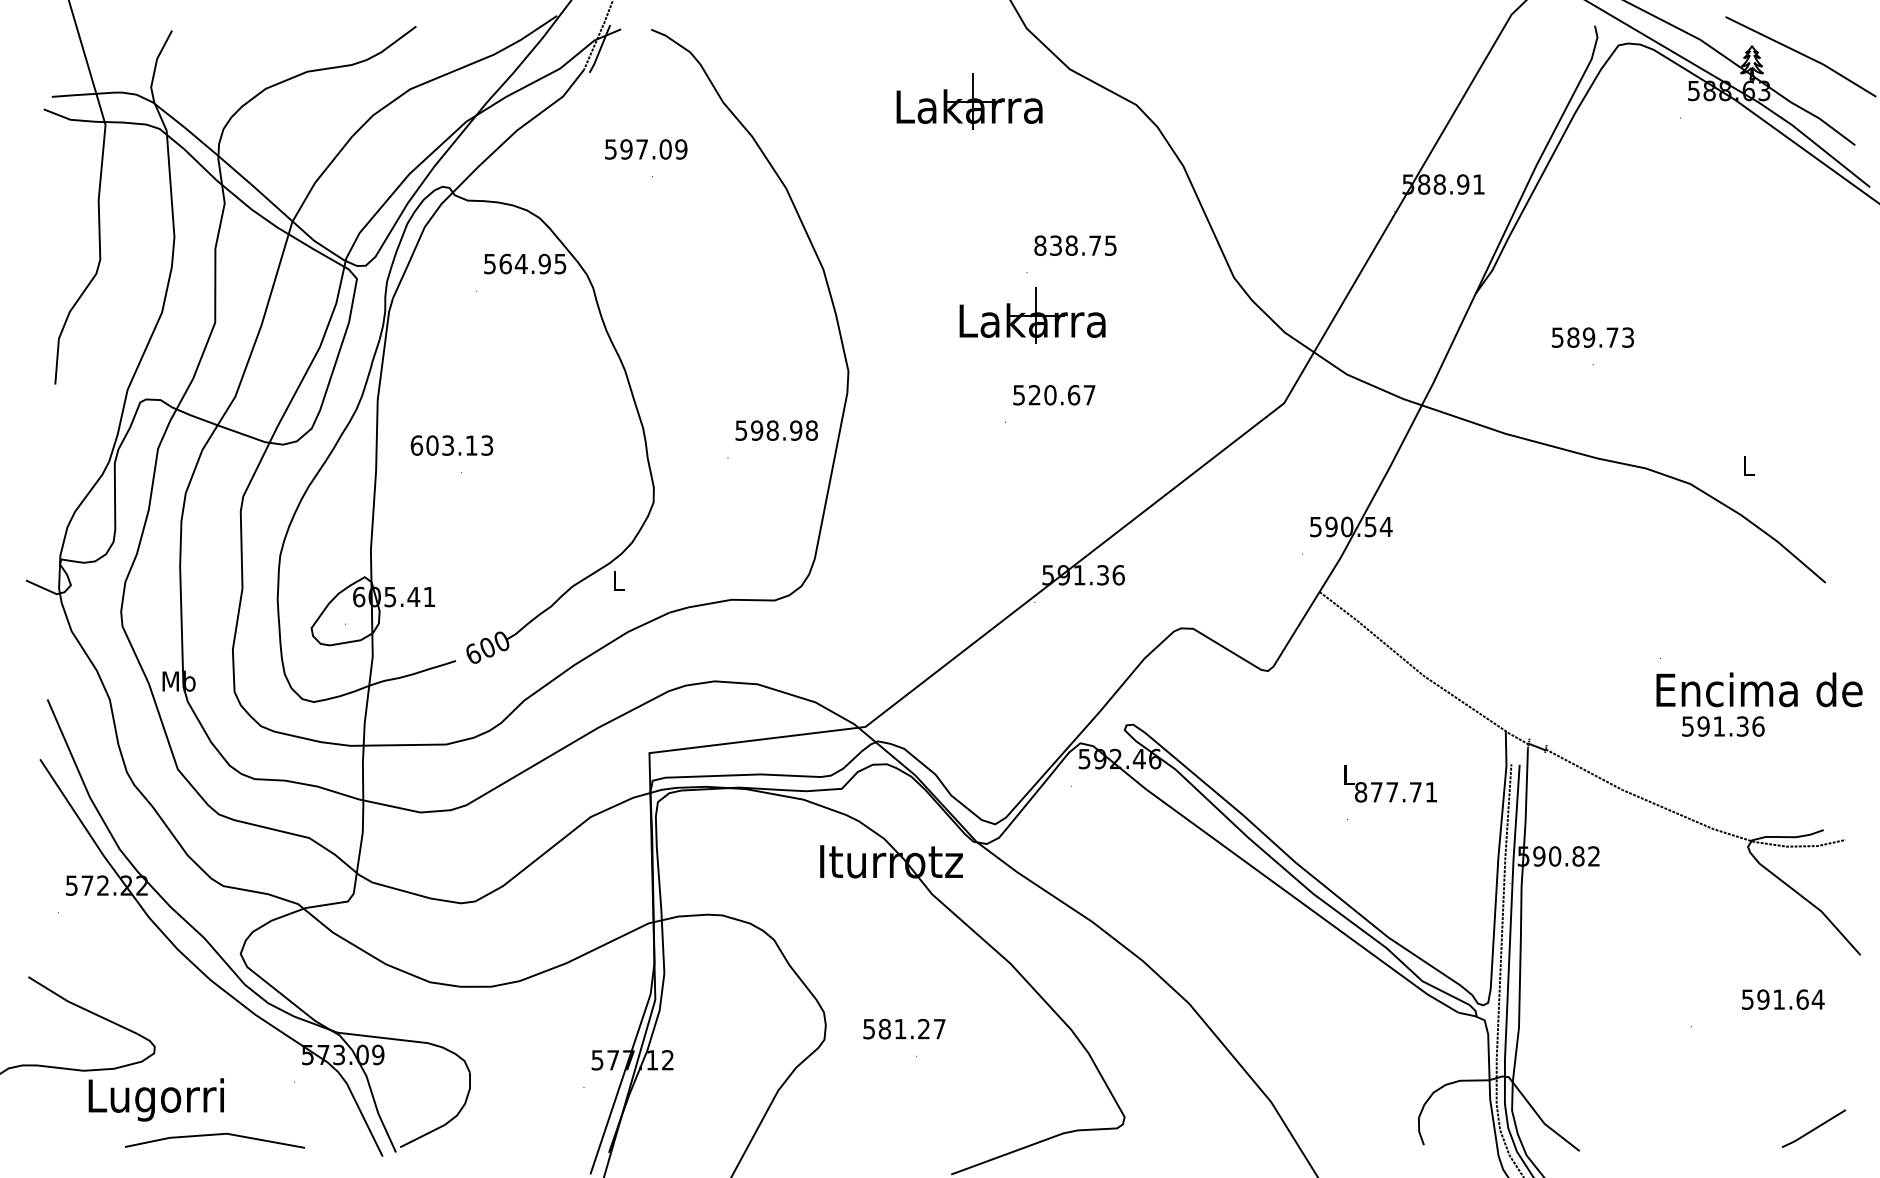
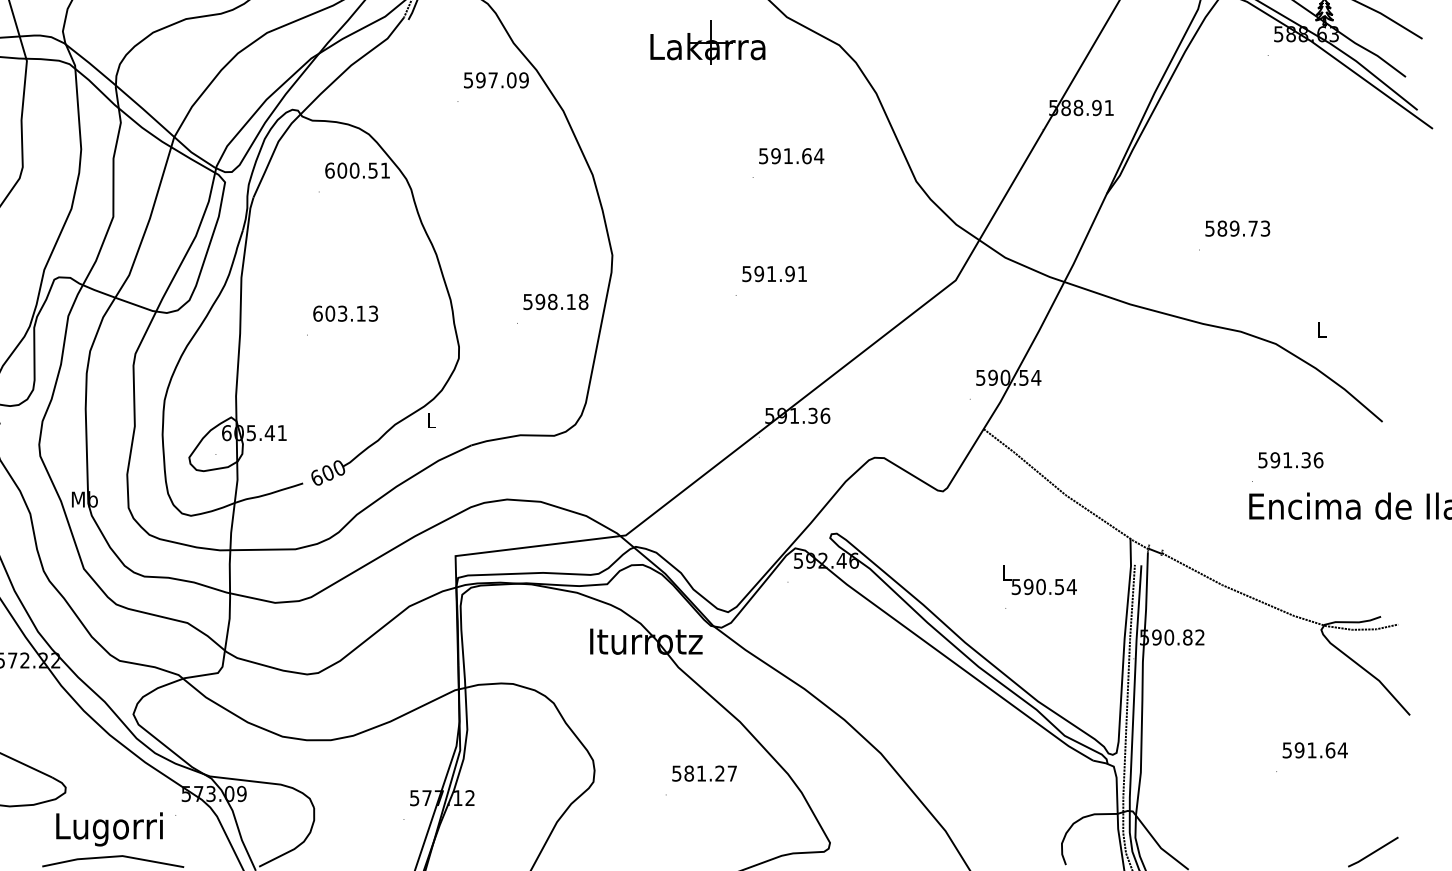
text: (646, 149) -> (496, 80), moved
text: (1075, 245) -> (791, 156), 838.75 -> 591.64
text: (525, 263) -> (357, 170), 564.95 -> 600.51
part: (1032, 315) -> (757, 211), removed
text: (1592, 337) -> (1237, 228), moved
text: (1061, 395) -> (780, 274), 520.67 -> 591.91
text: (796, 430) -> (571, 301), 598.98 -> 598.18
text: (451, 445) -> (345, 313), moved
text: (1723, 726) -> (1291, 460), moved
text: (1396, 792) -> (1044, 587), 877.71 -> 590.54
text: (1783, 999) -> (1315, 750), moved
text: (904, 1028) -> (704, 773), moved
text: (155, 1099) -> (108, 829), moved

